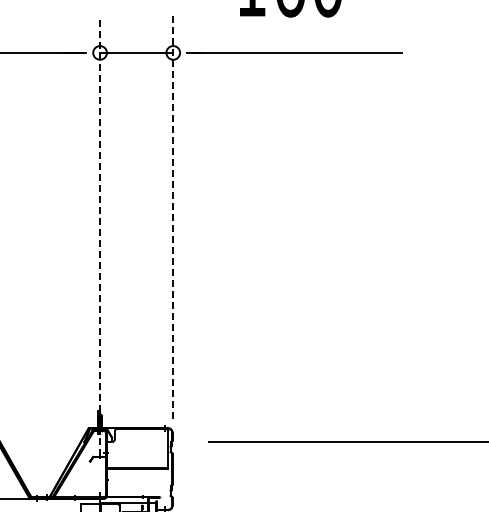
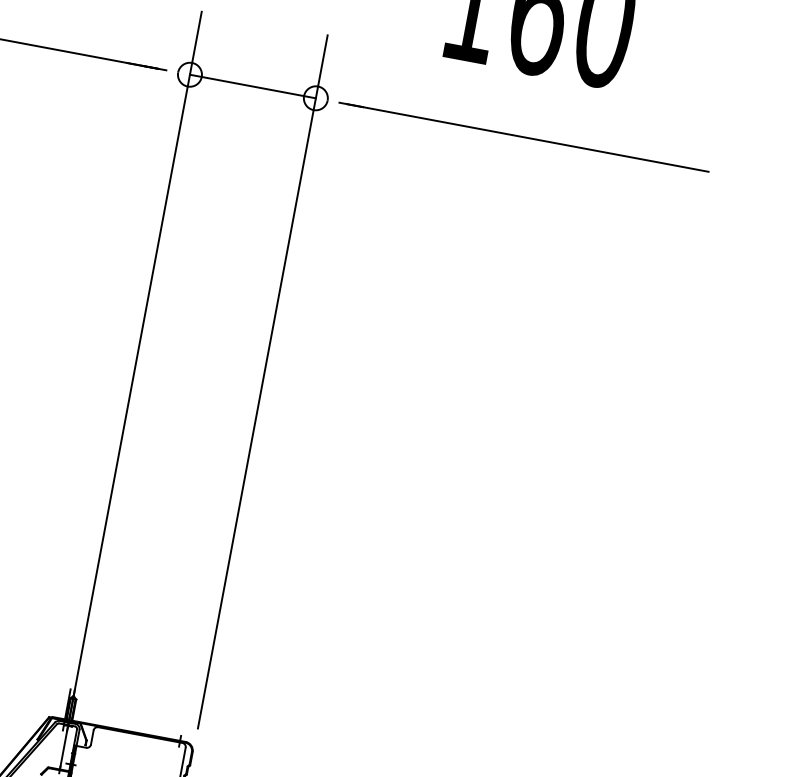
line: (173, 217) -> (263, 381), dashed -> solid
line: (100, 236) -> (131, 390), dashed -> solid

